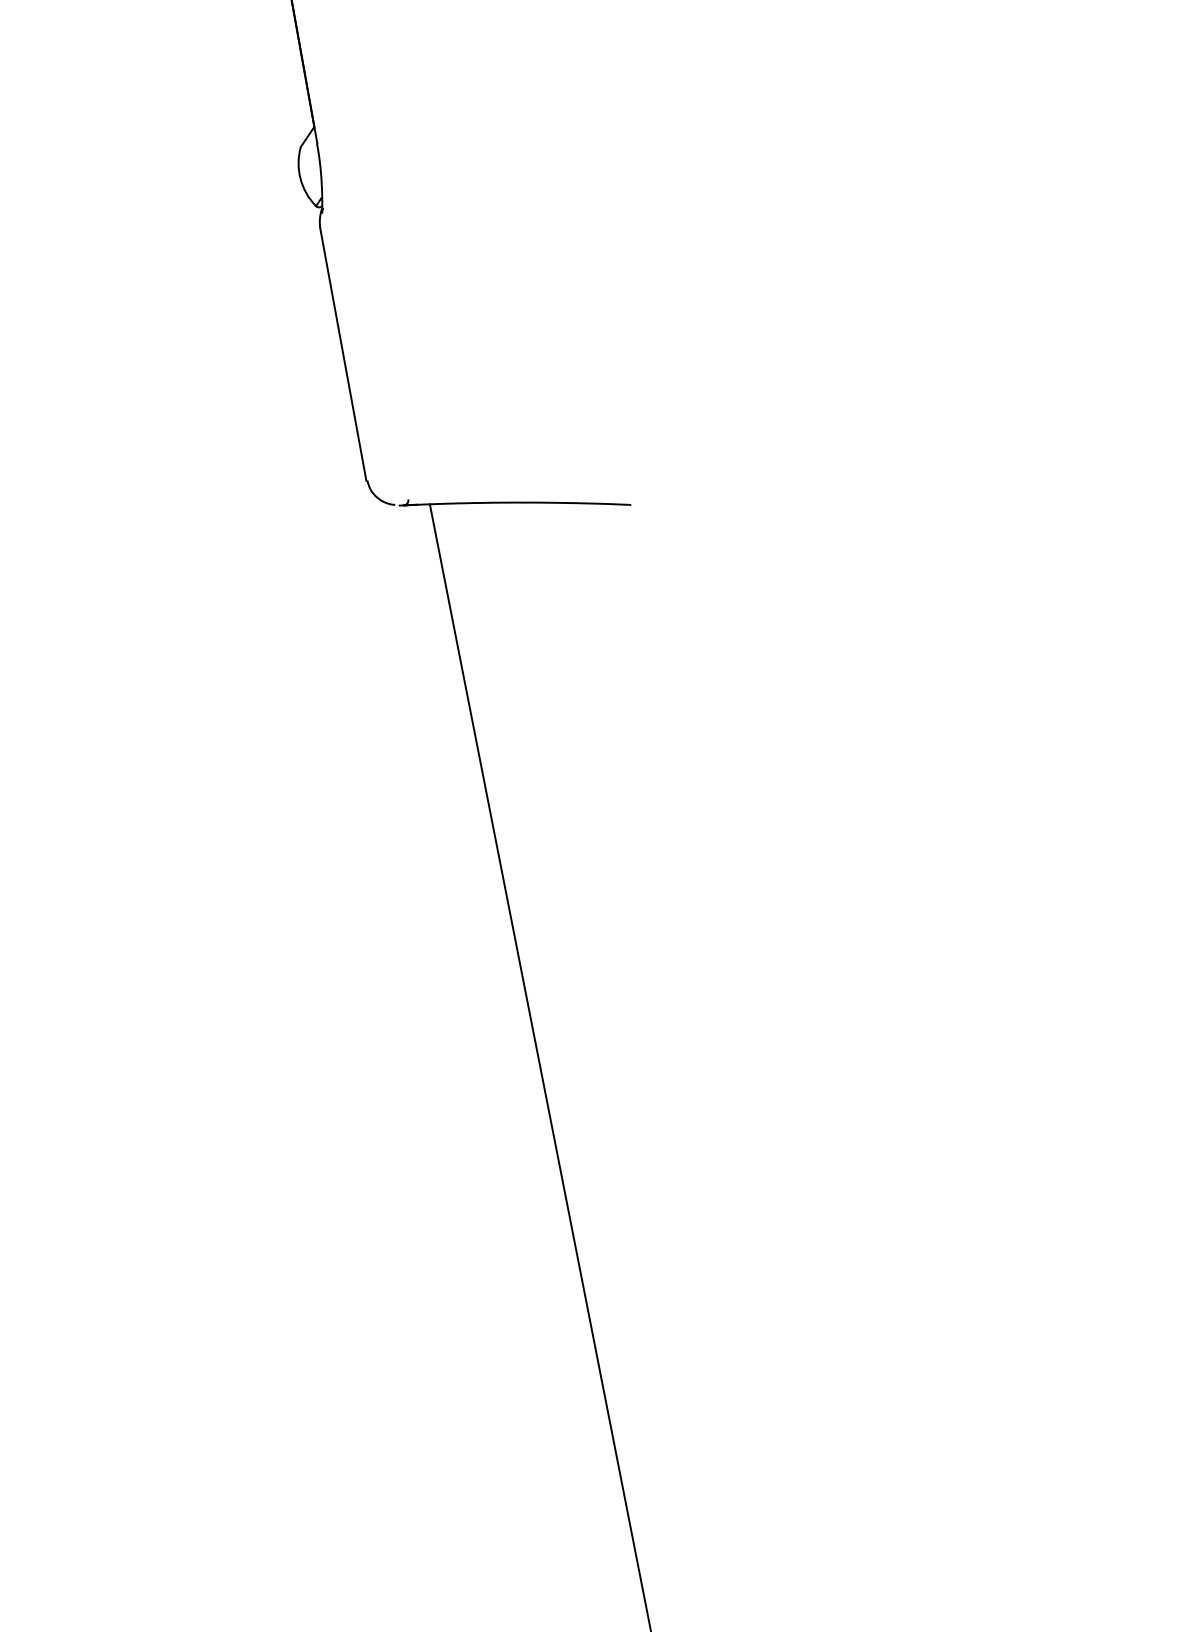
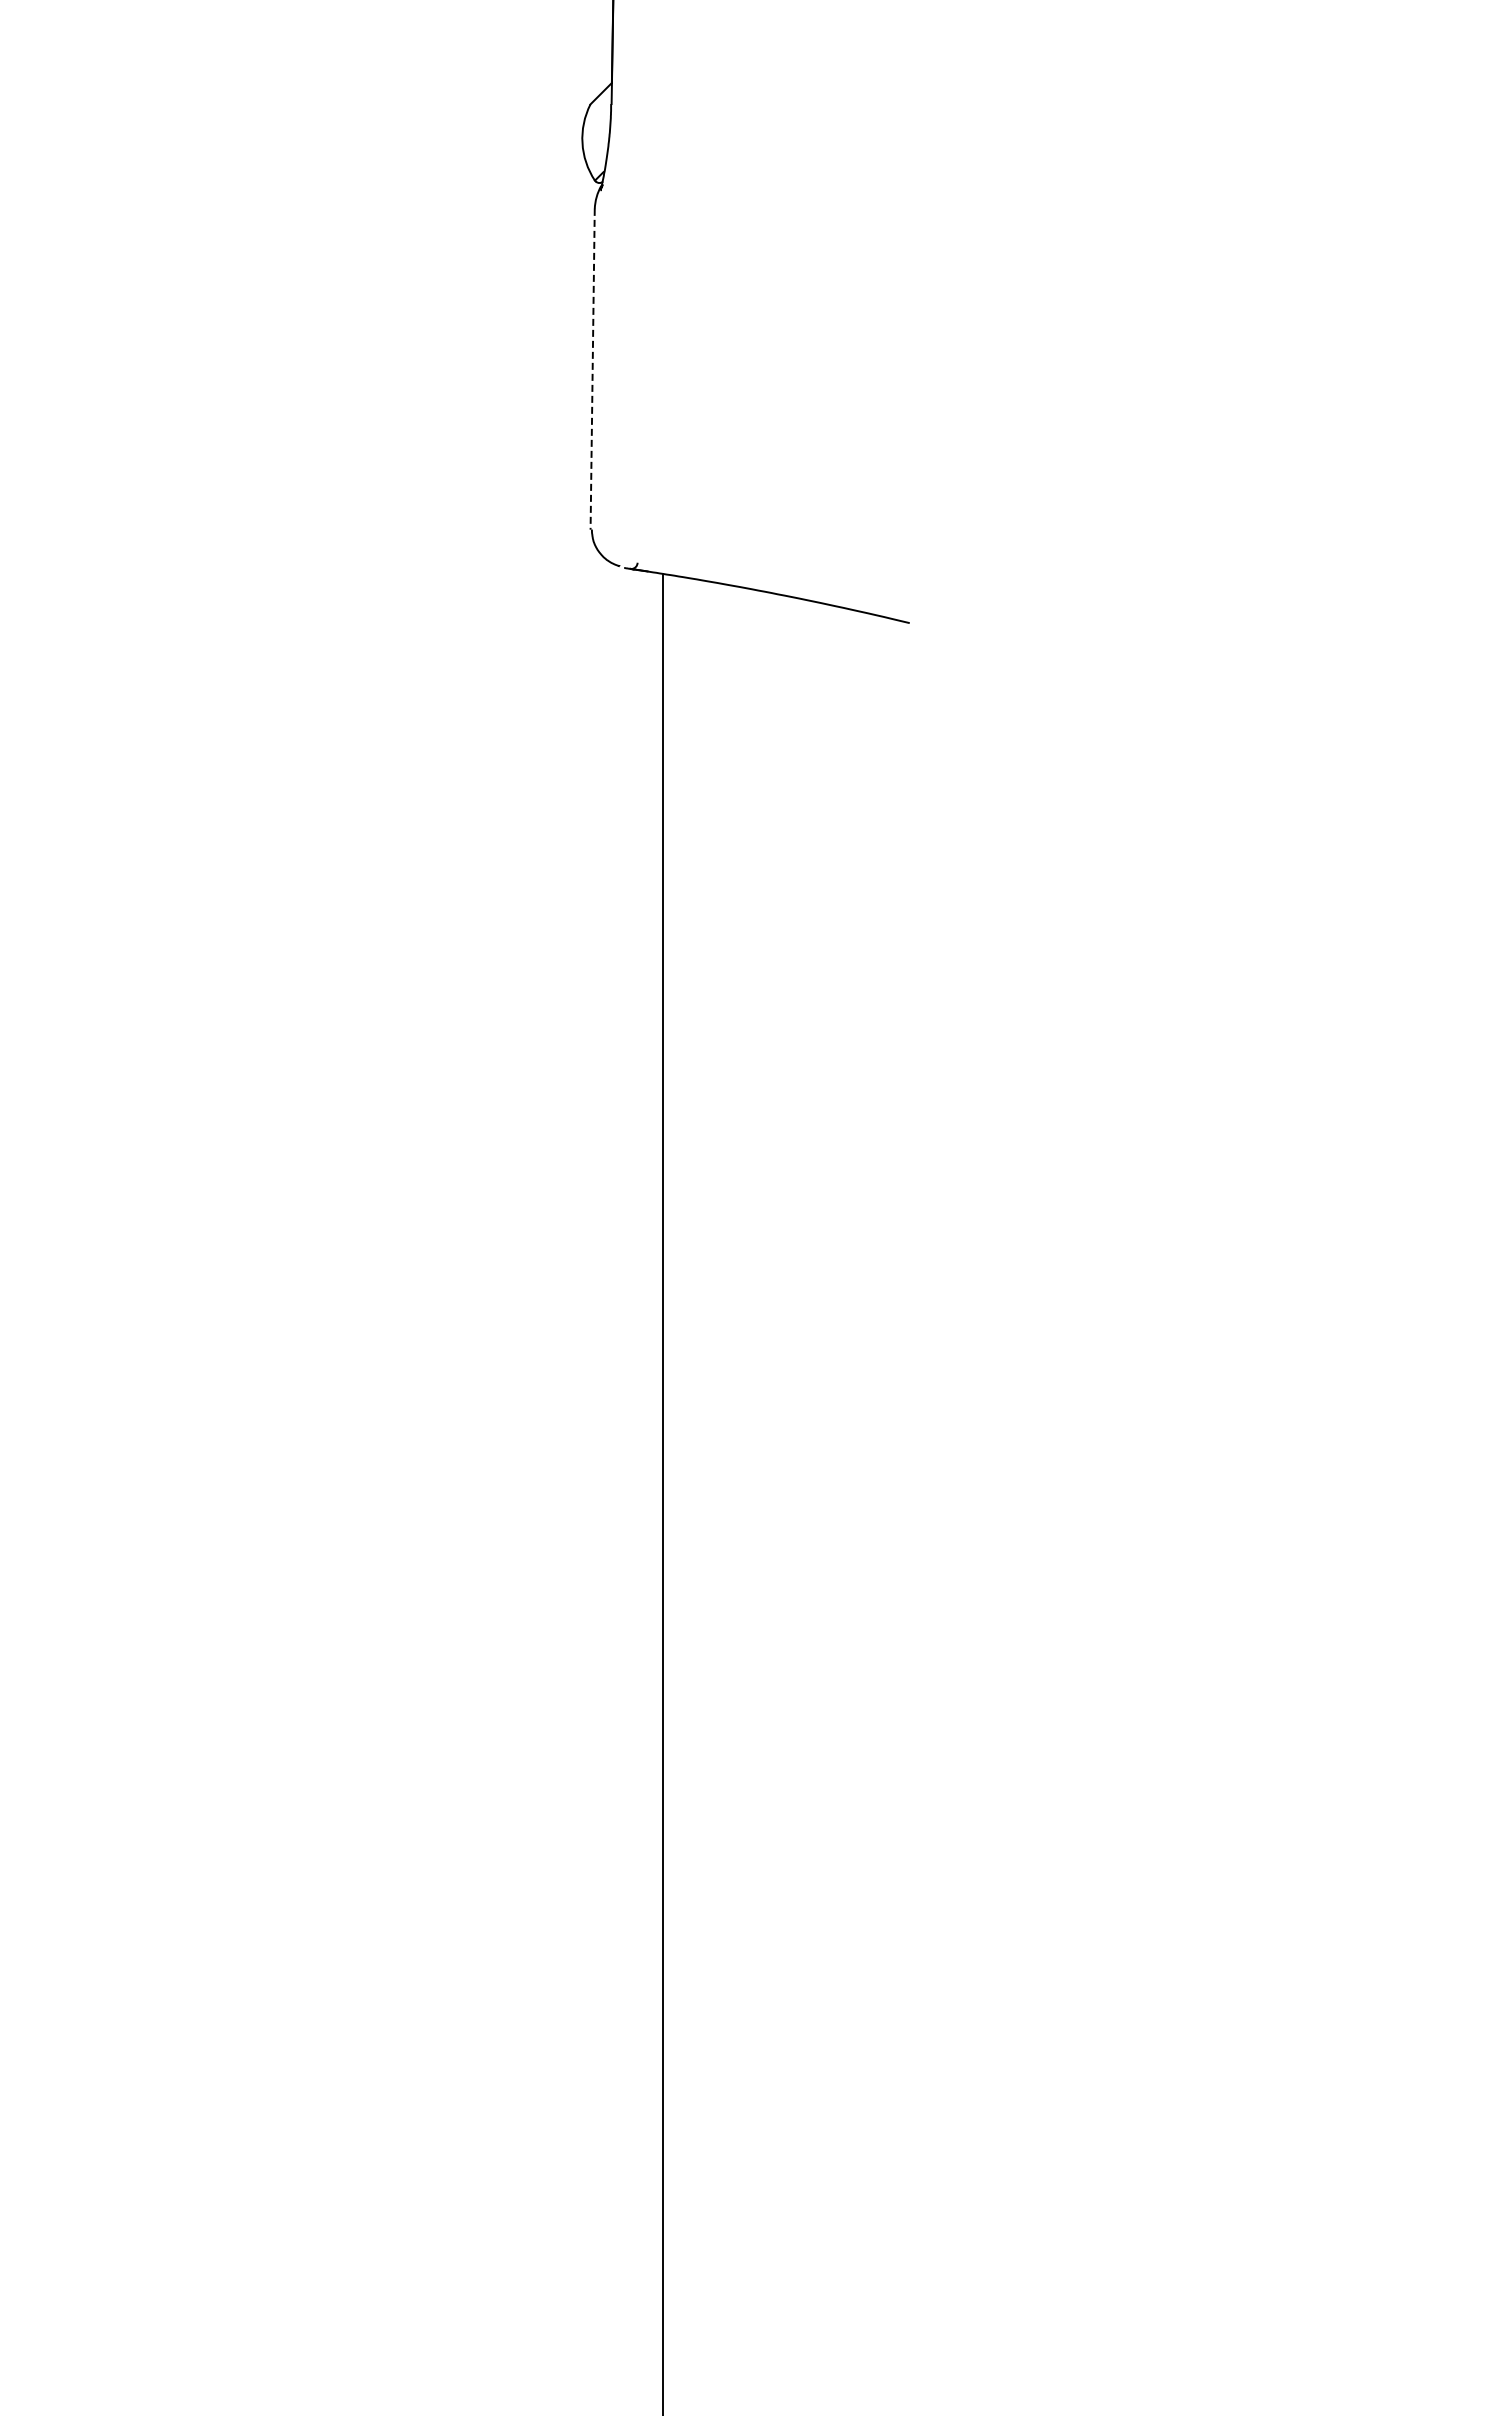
line: (343, 354) -> (592, 369), solid -> dashed

